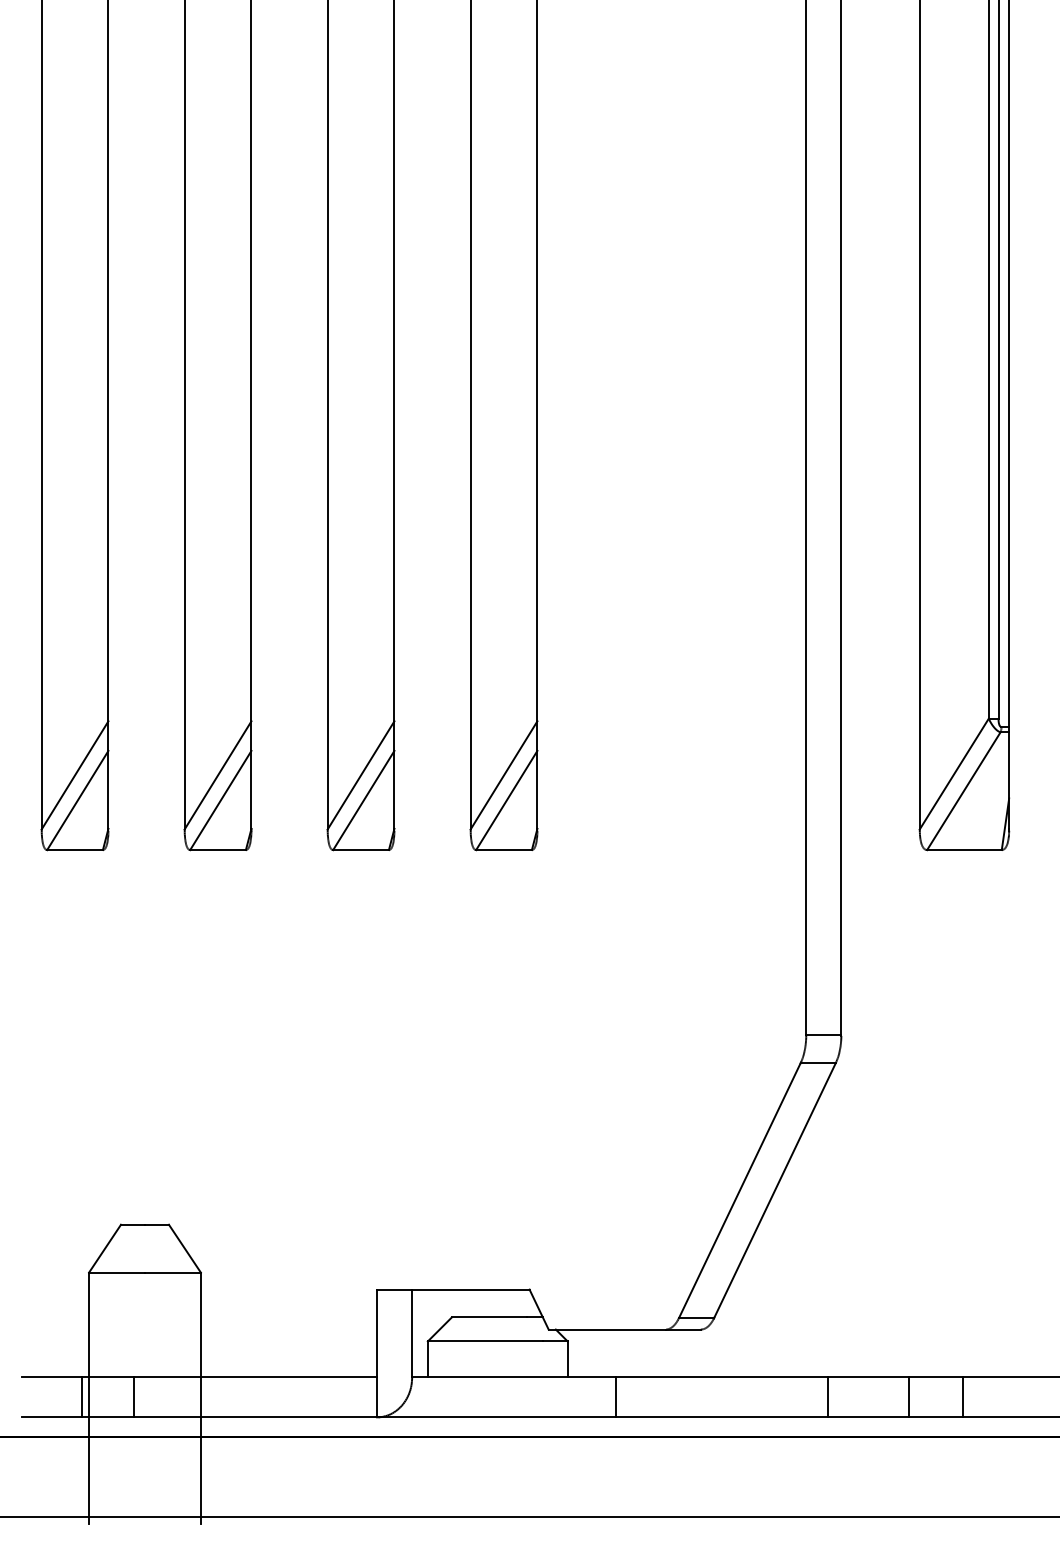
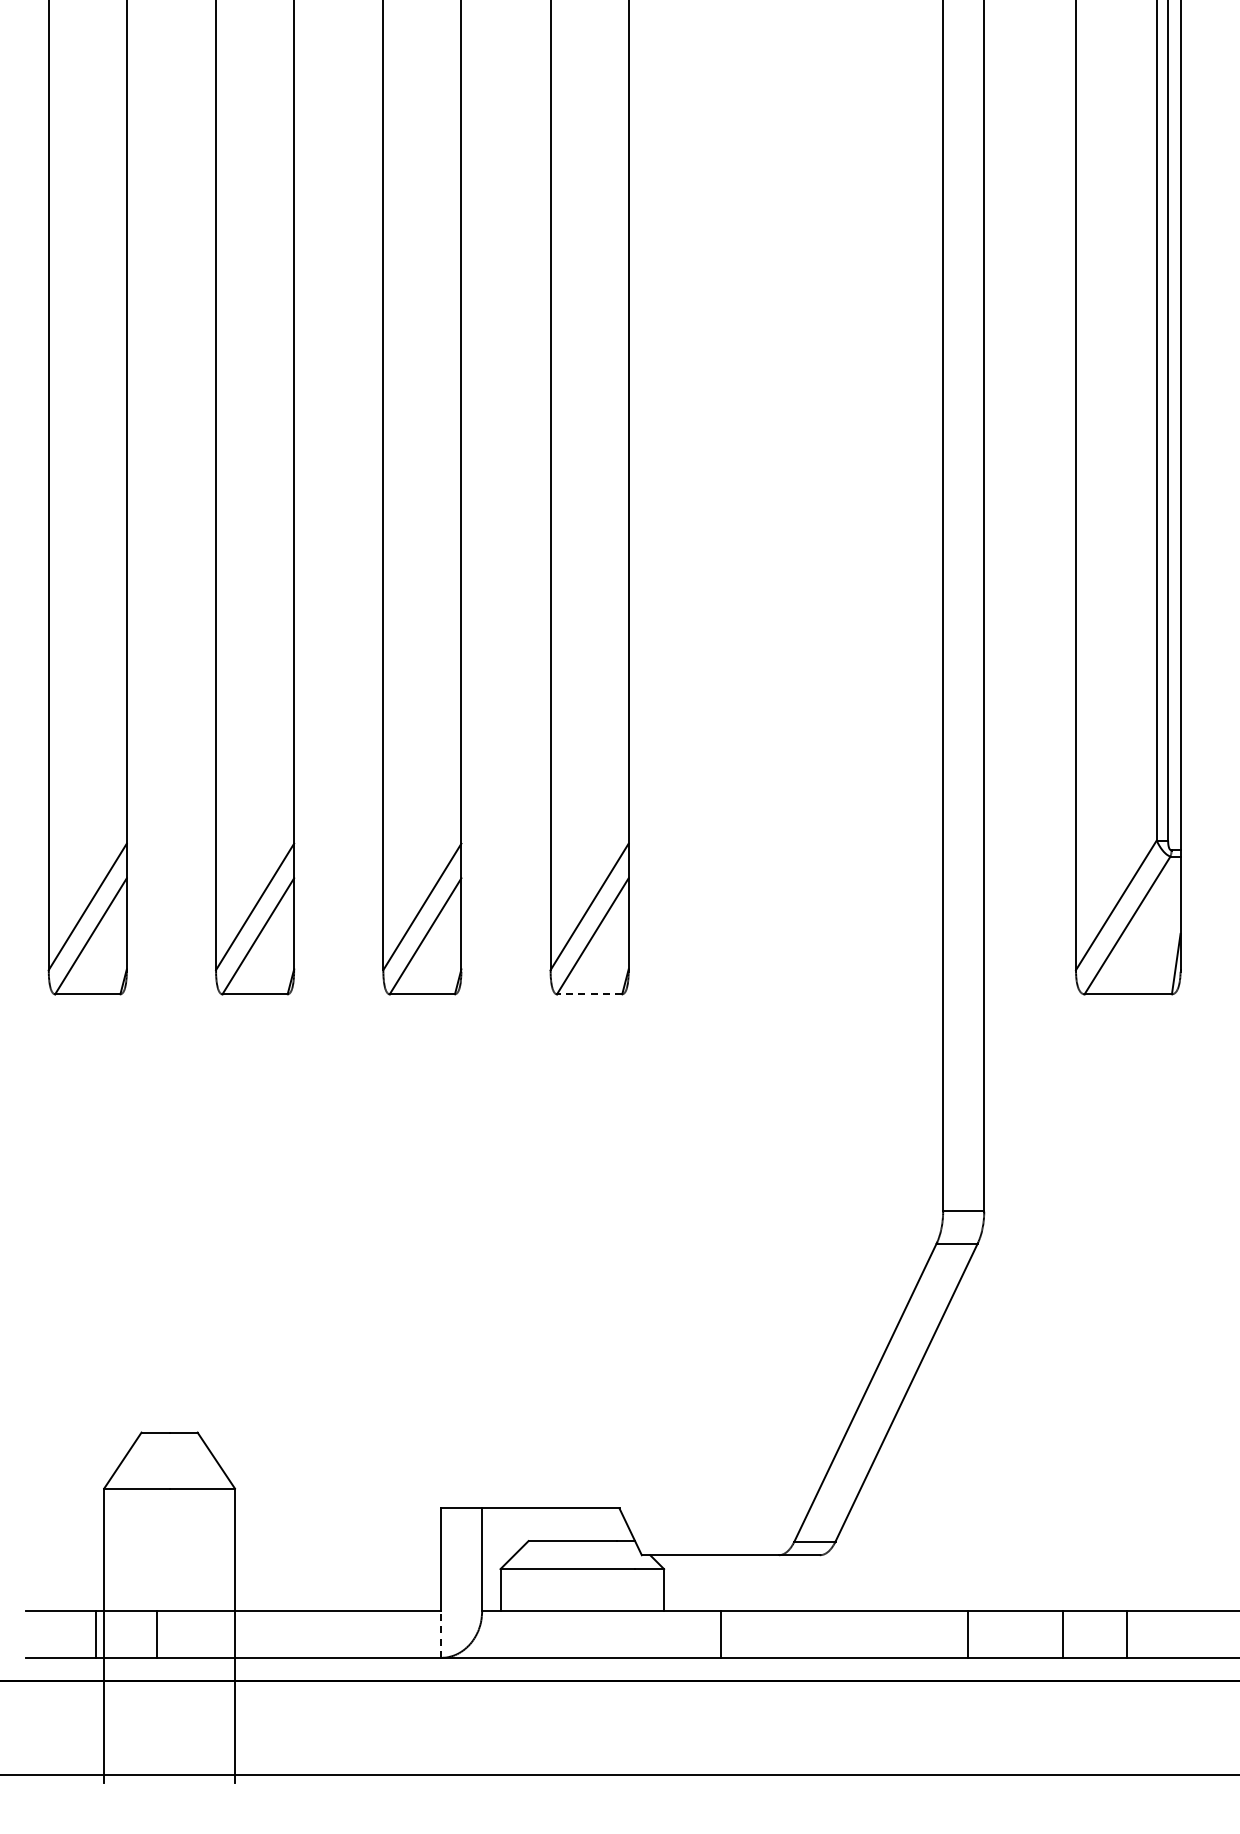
line: (503, 850) -> (589, 994), solid -> dashed
line: (377, 1397) -> (441, 1634), solid -> dashed

